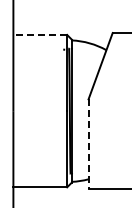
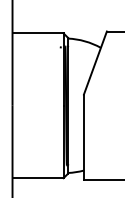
line: (40, 34) -> (38, 32), dashed -> solid
line: (88, 144) -> (83, 137), dashed -> solid

